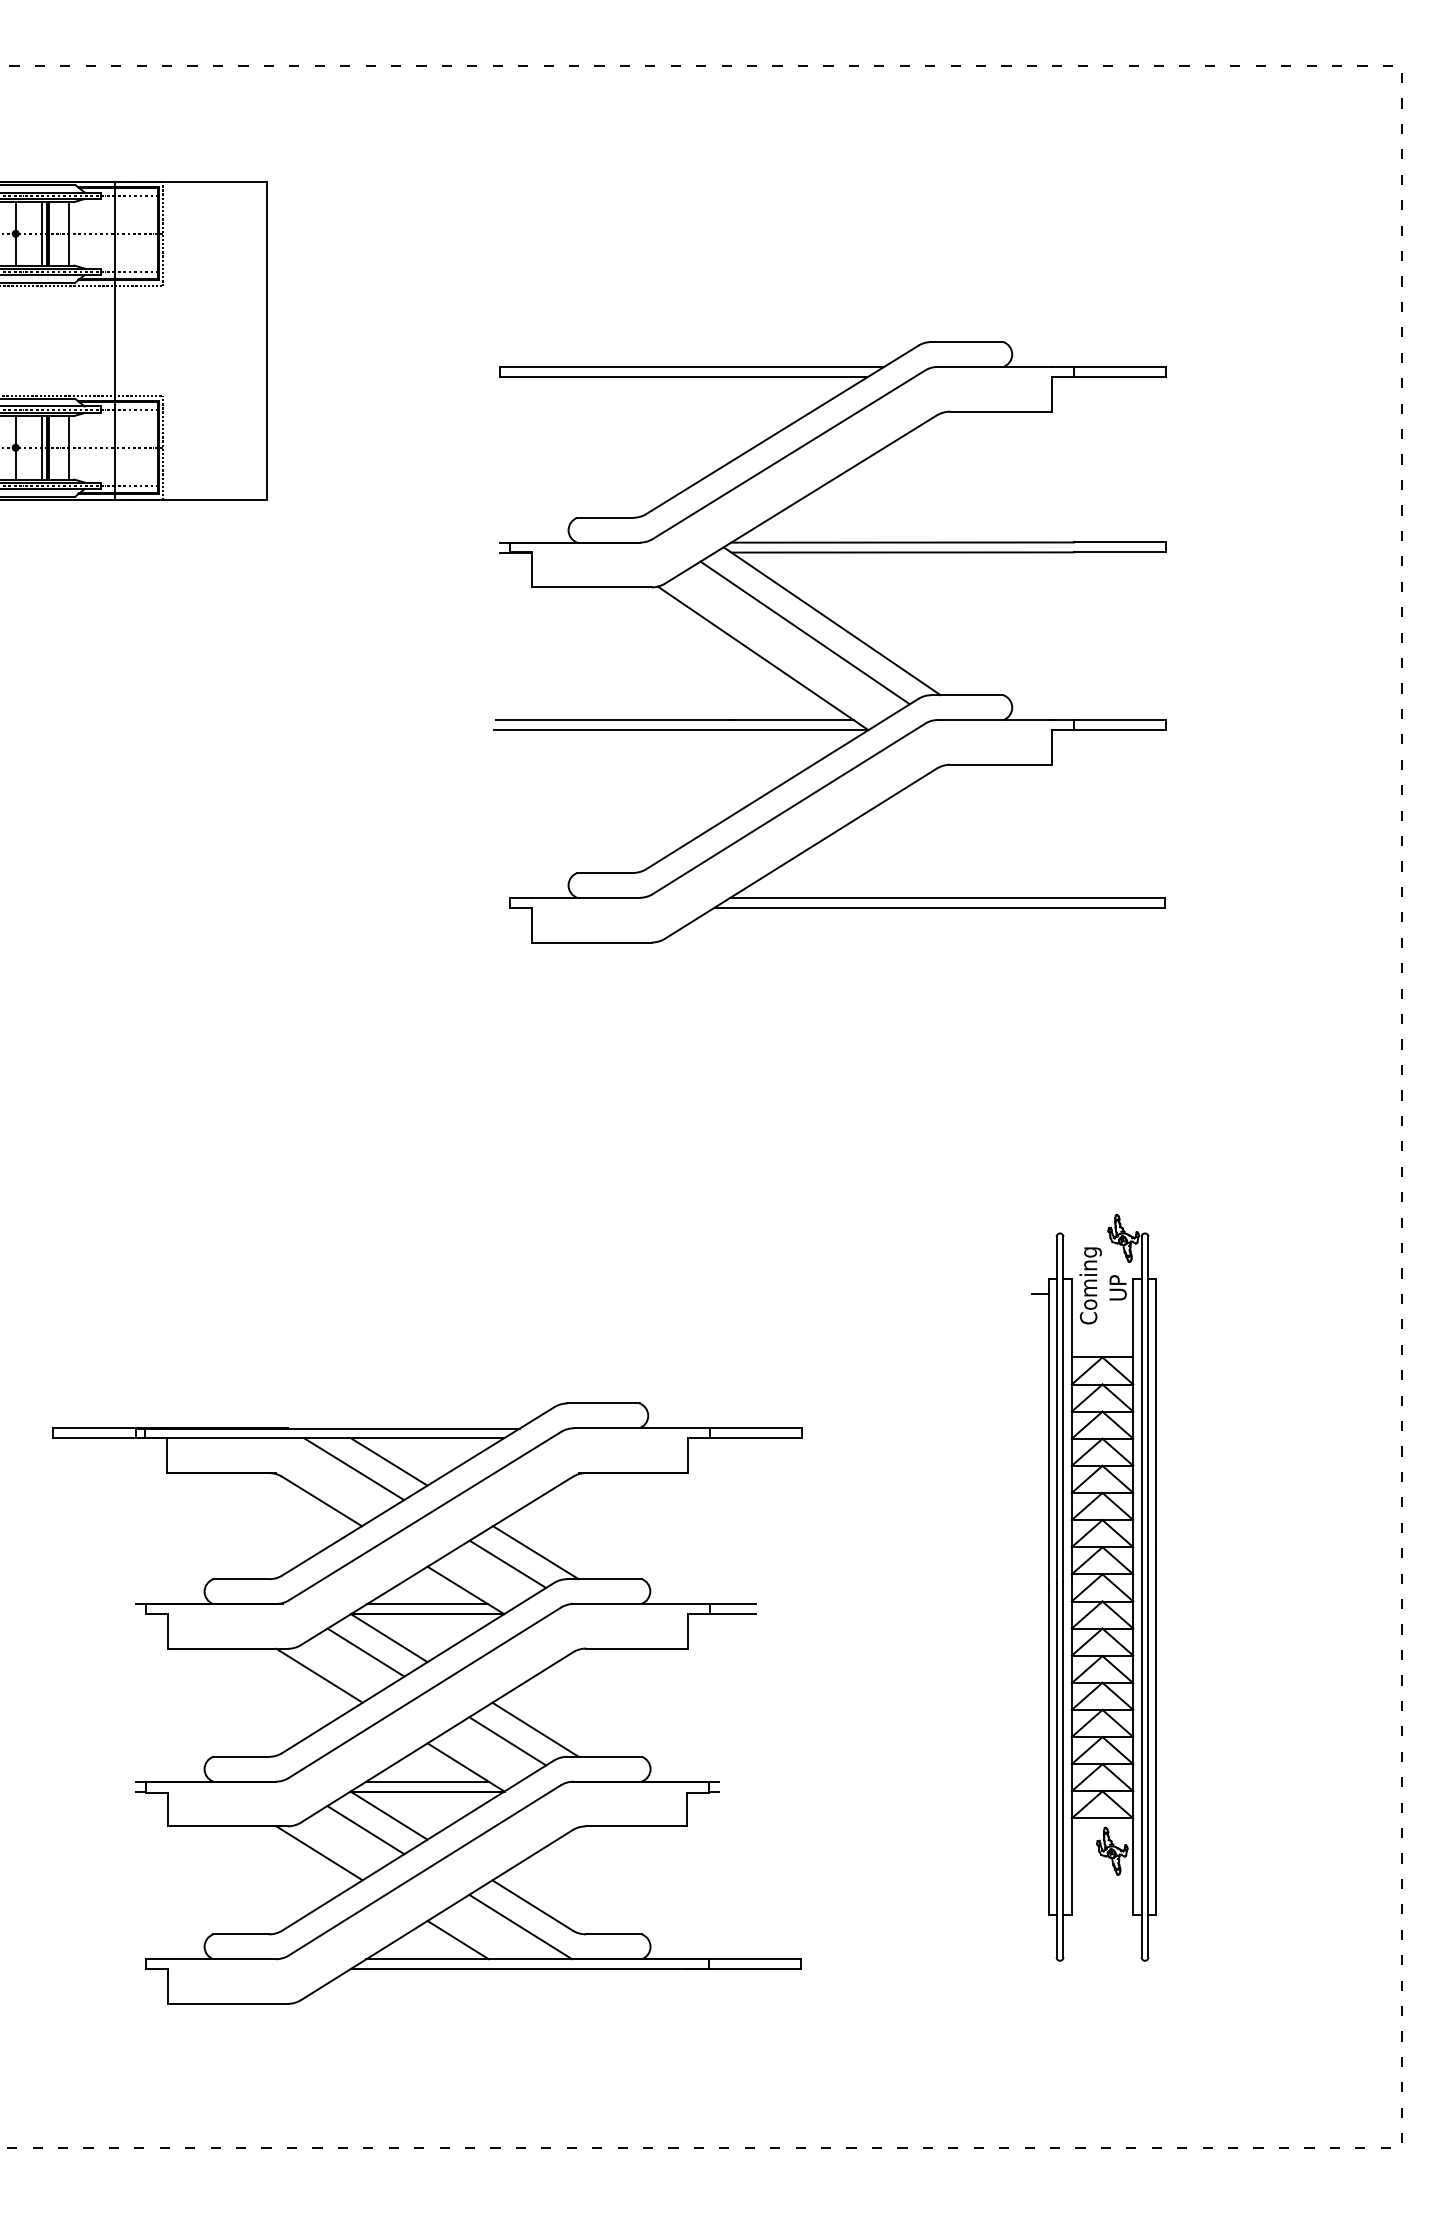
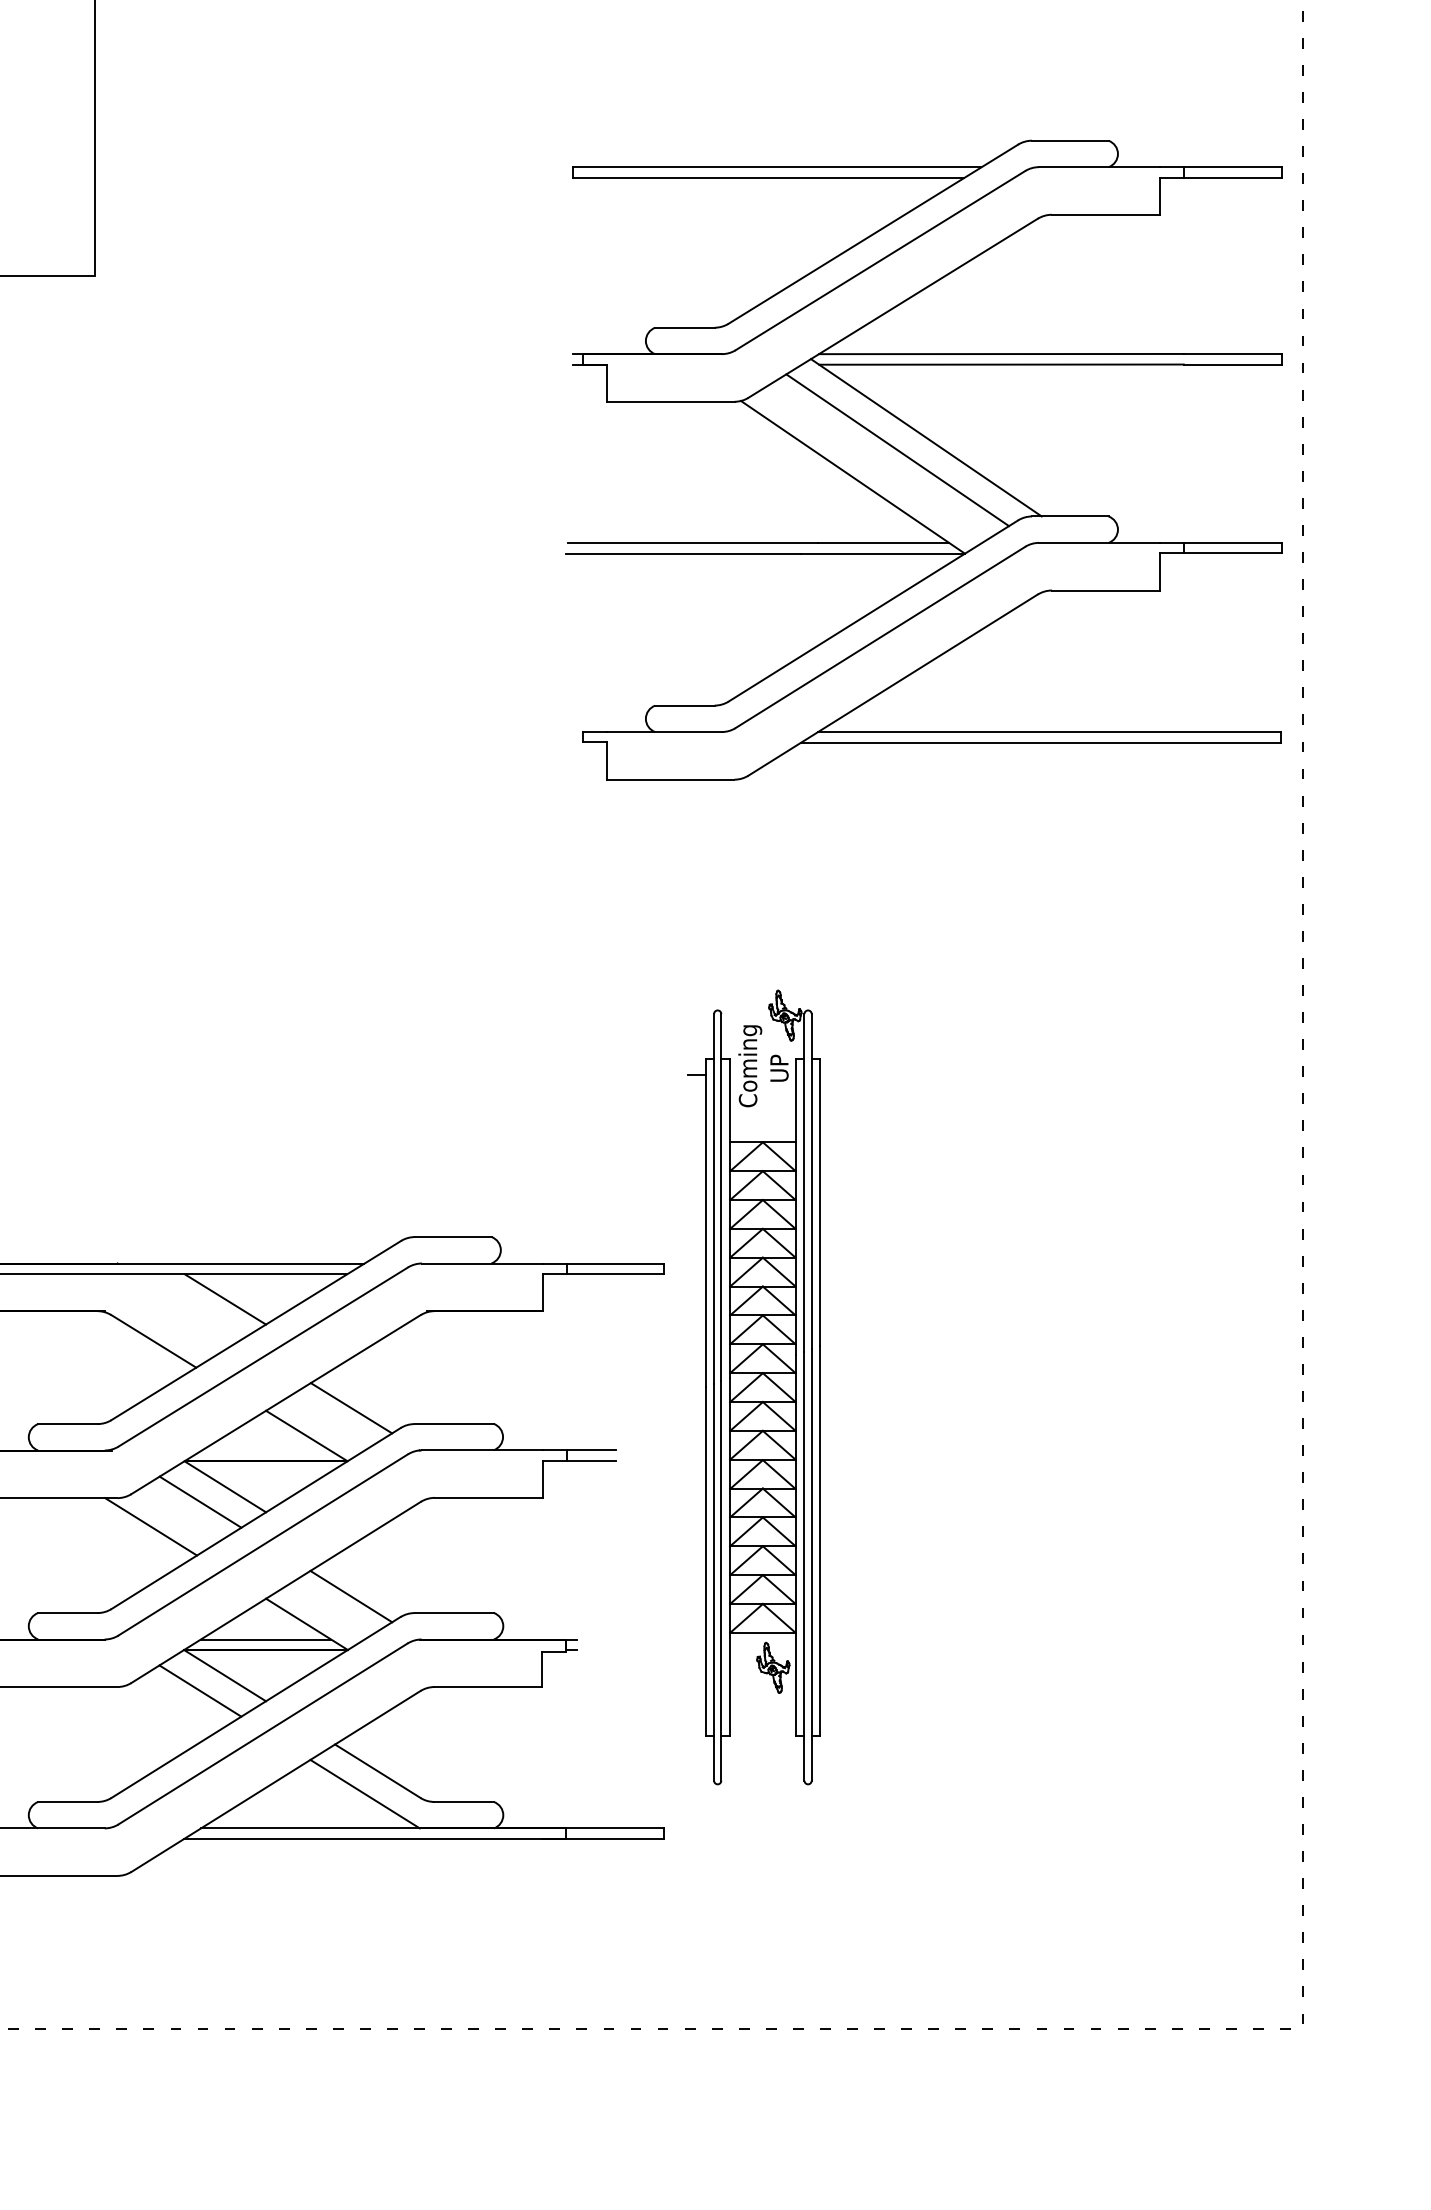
part: (829, 642) -> (923, 460), moved
line: (354, 1469) -> (188, 1307), removed
line: (535, 1552) -> (380, 1395), removed
part: (1093, 1587) -> (753, 1387), moved
line: (427, 1604) -> (265, 1450), removed
line: (535, 1729) -> (380, 1583), removed
line: (319, 1853) -> (151, 1715), removed
line: (457, 1939) -> (297, 1807), removed

